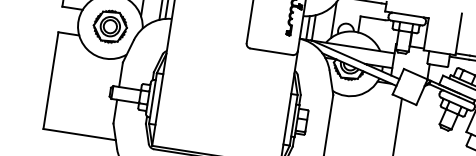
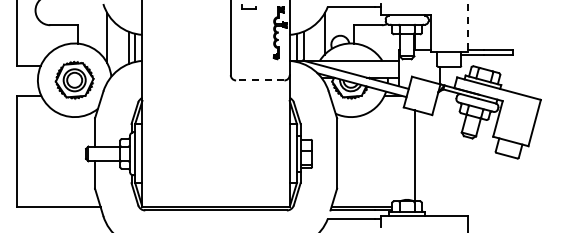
line: (458, 34) -> (467, 28), solid -> dashed
line: (270, 51) -> (259, 80), solid -> dashed

